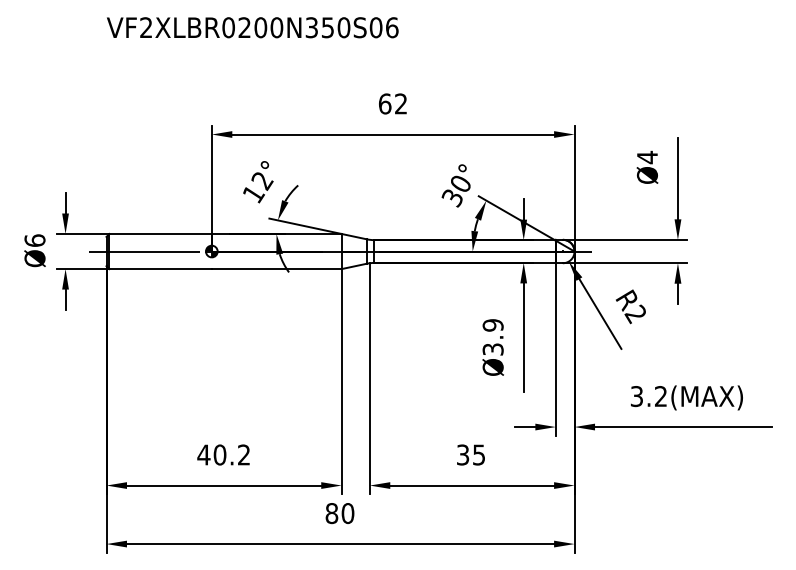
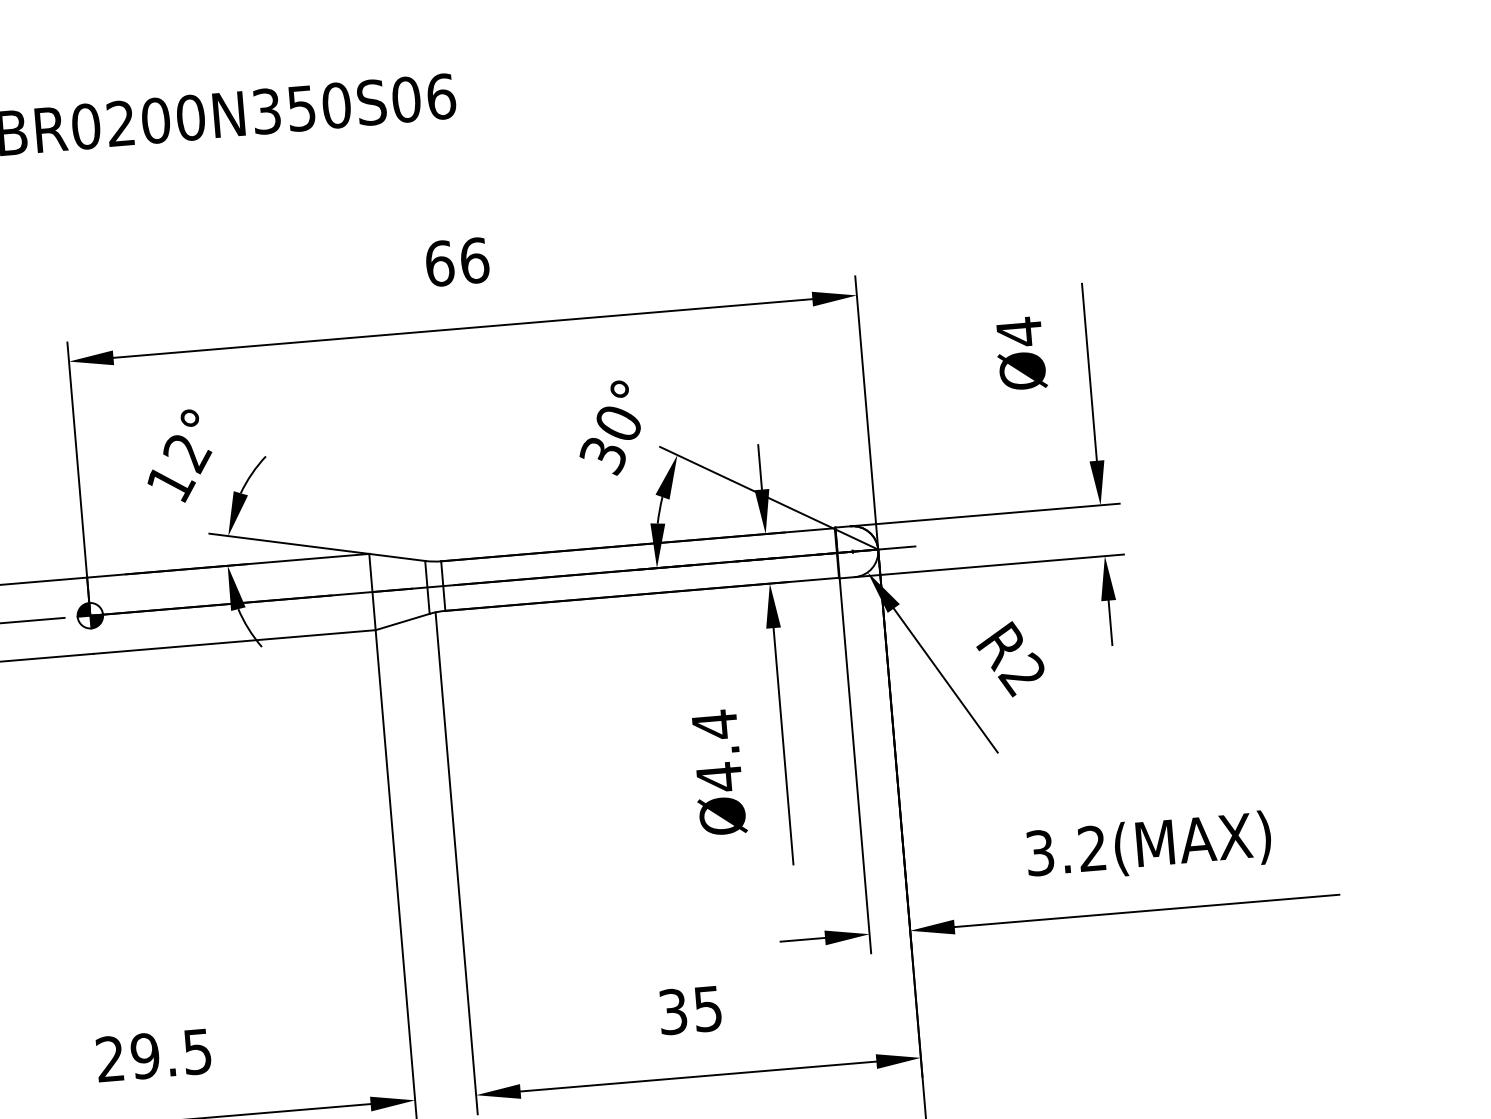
text: (401, 103) -> (475, 259), 62 -> 66
text: (492, 337) -> (715, 751), Ø3.9 -> Ø4.4
text: (223, 454) -> (152, 1054), 40.2 -> 29.5

